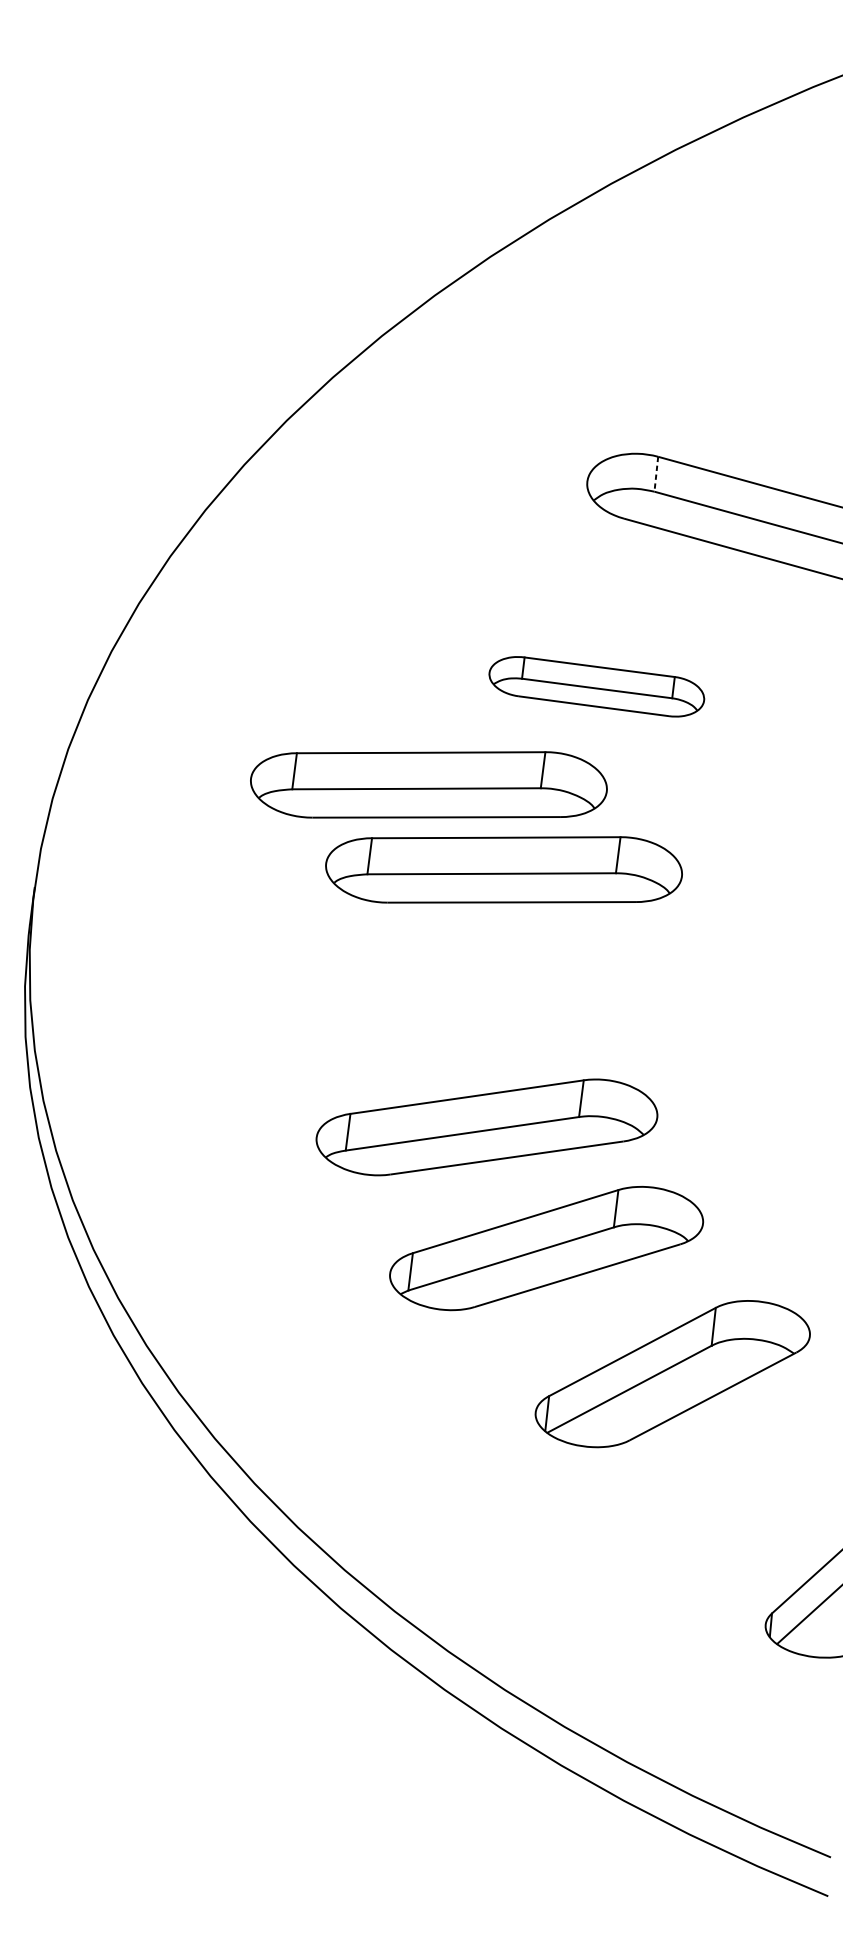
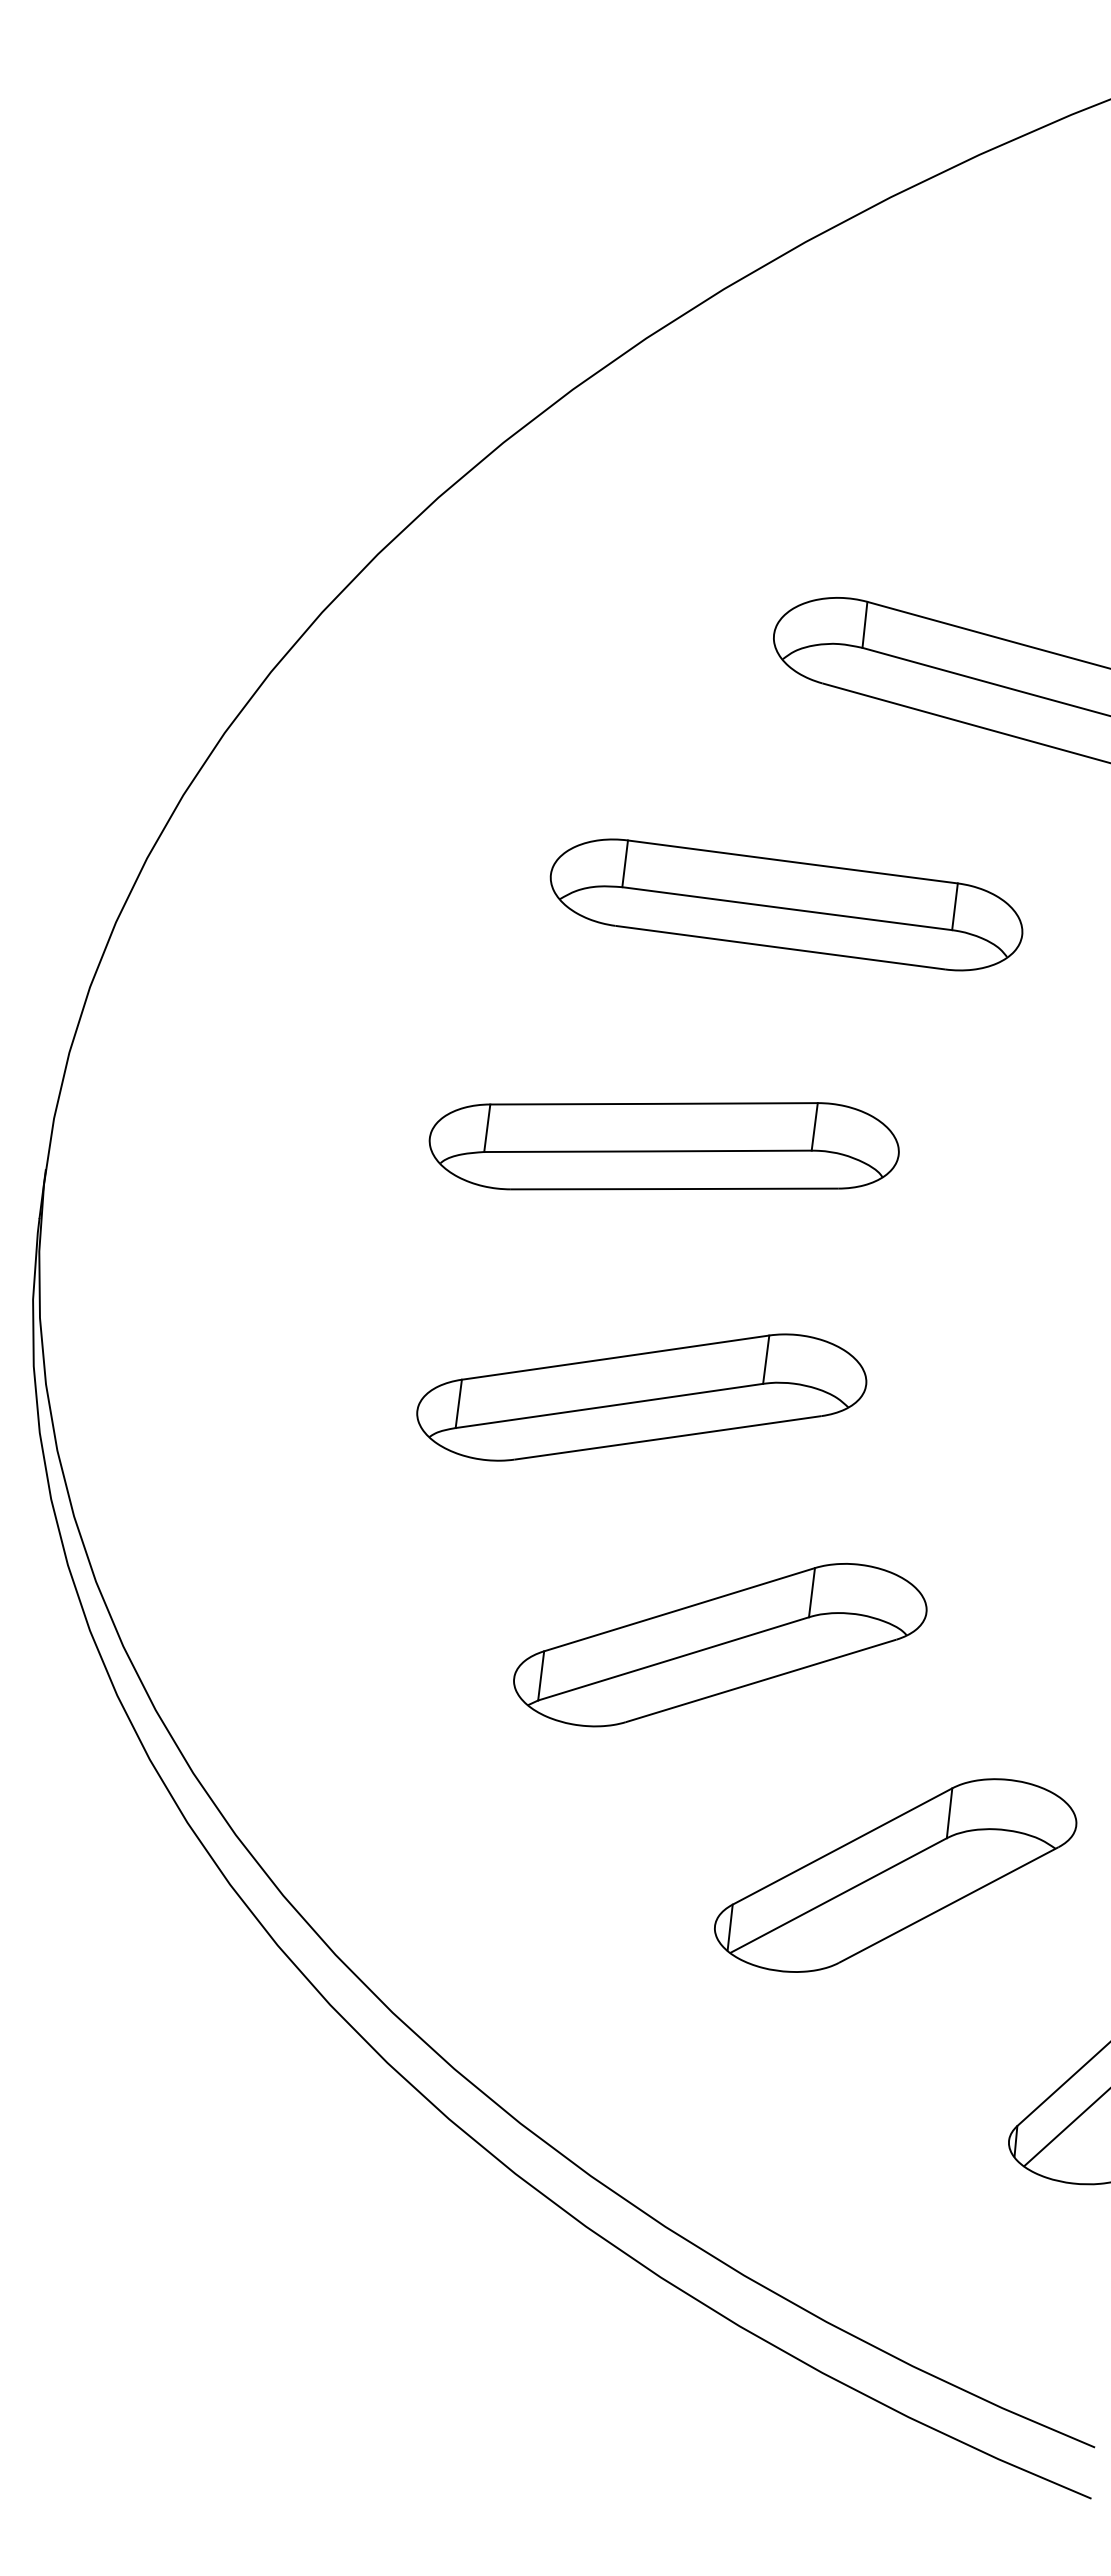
line: (656, 474) -> (864, 625), dashed -> solid
part: (596, 686) -> (786, 904), size x1.67
part: (428, 785) -> (564, 1034), removed
part: (486, 1127) -> (641, 1397), moved
part: (672, 1374) -> (895, 1875), moved

